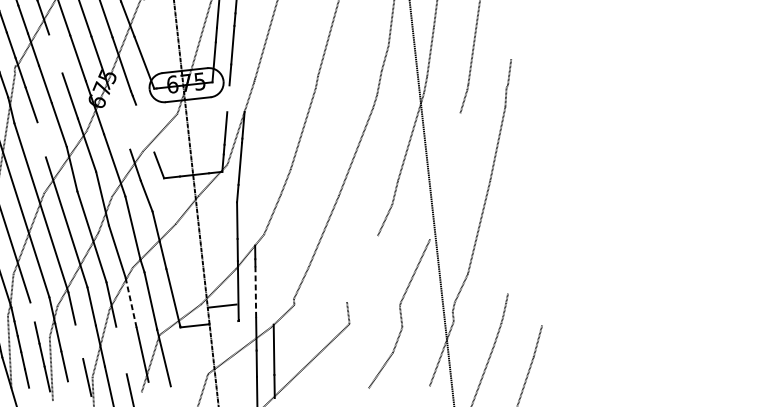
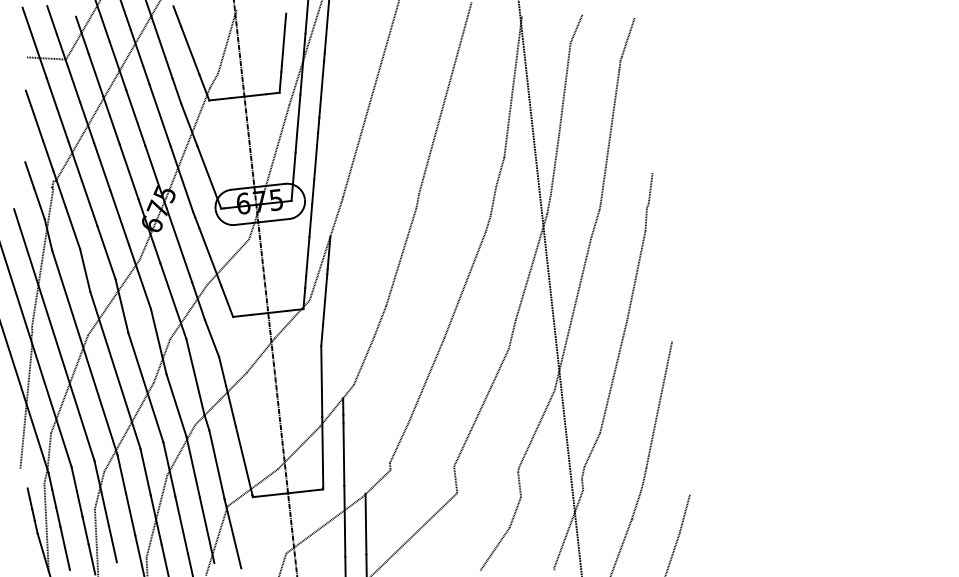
line: (56, 53) -> (102, 166), added
line: (228, 98) -> (310, 220), added
line: (119, 119) -> (179, 245), added
line: (145, 128) -> (210, 256), added
line: (41, 139) -> (85, 270), added
line: (444, 176) -> (572, 314), added
line: (517, 245) -> (660, 398), added
line: (362, 268) -> (472, 426), added
line: (255, 292) -> (343, 455), dashed -> solid
line: (131, 302) -> (193, 466), dashed -> solid
line: (222, 306) -> (305, 491), moved
line: (32, 311) -> (73, 478), added
line: (79, 341) -> (130, 514), added
line: (121, 350) -> (181, 524), added

